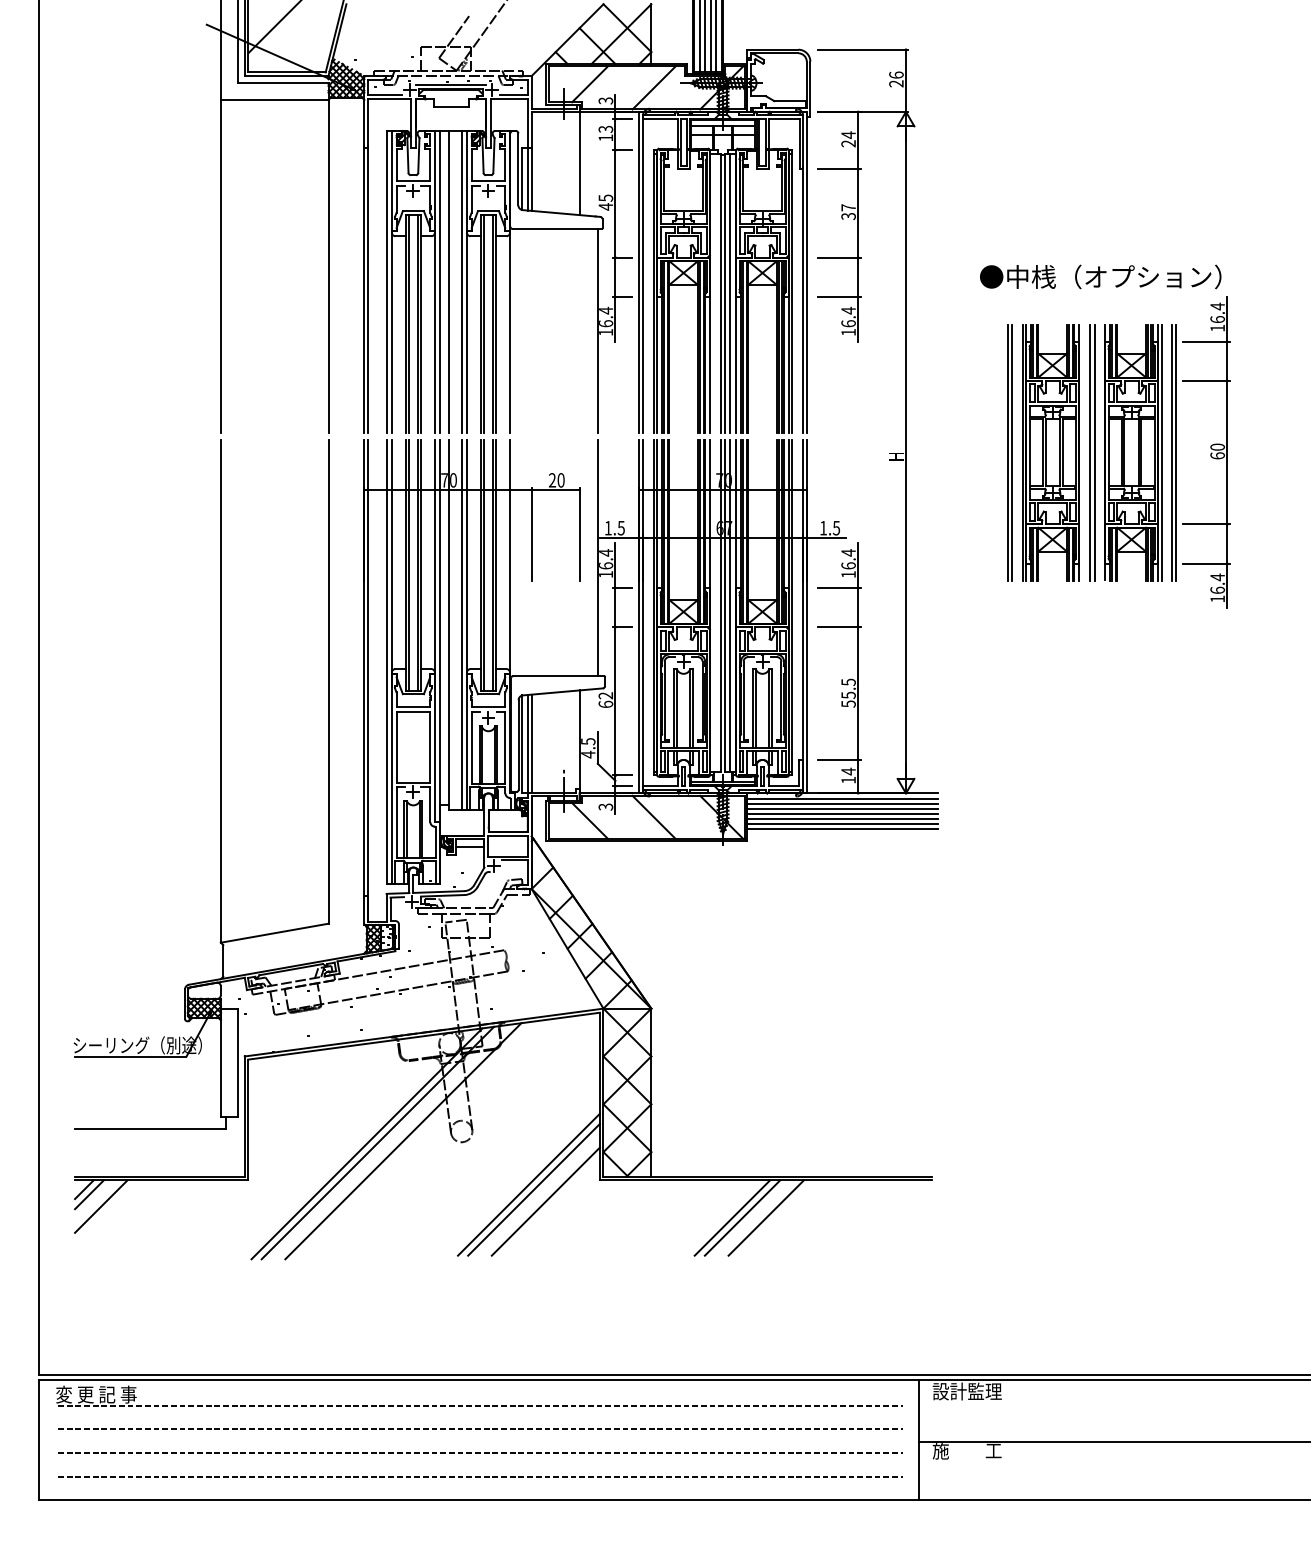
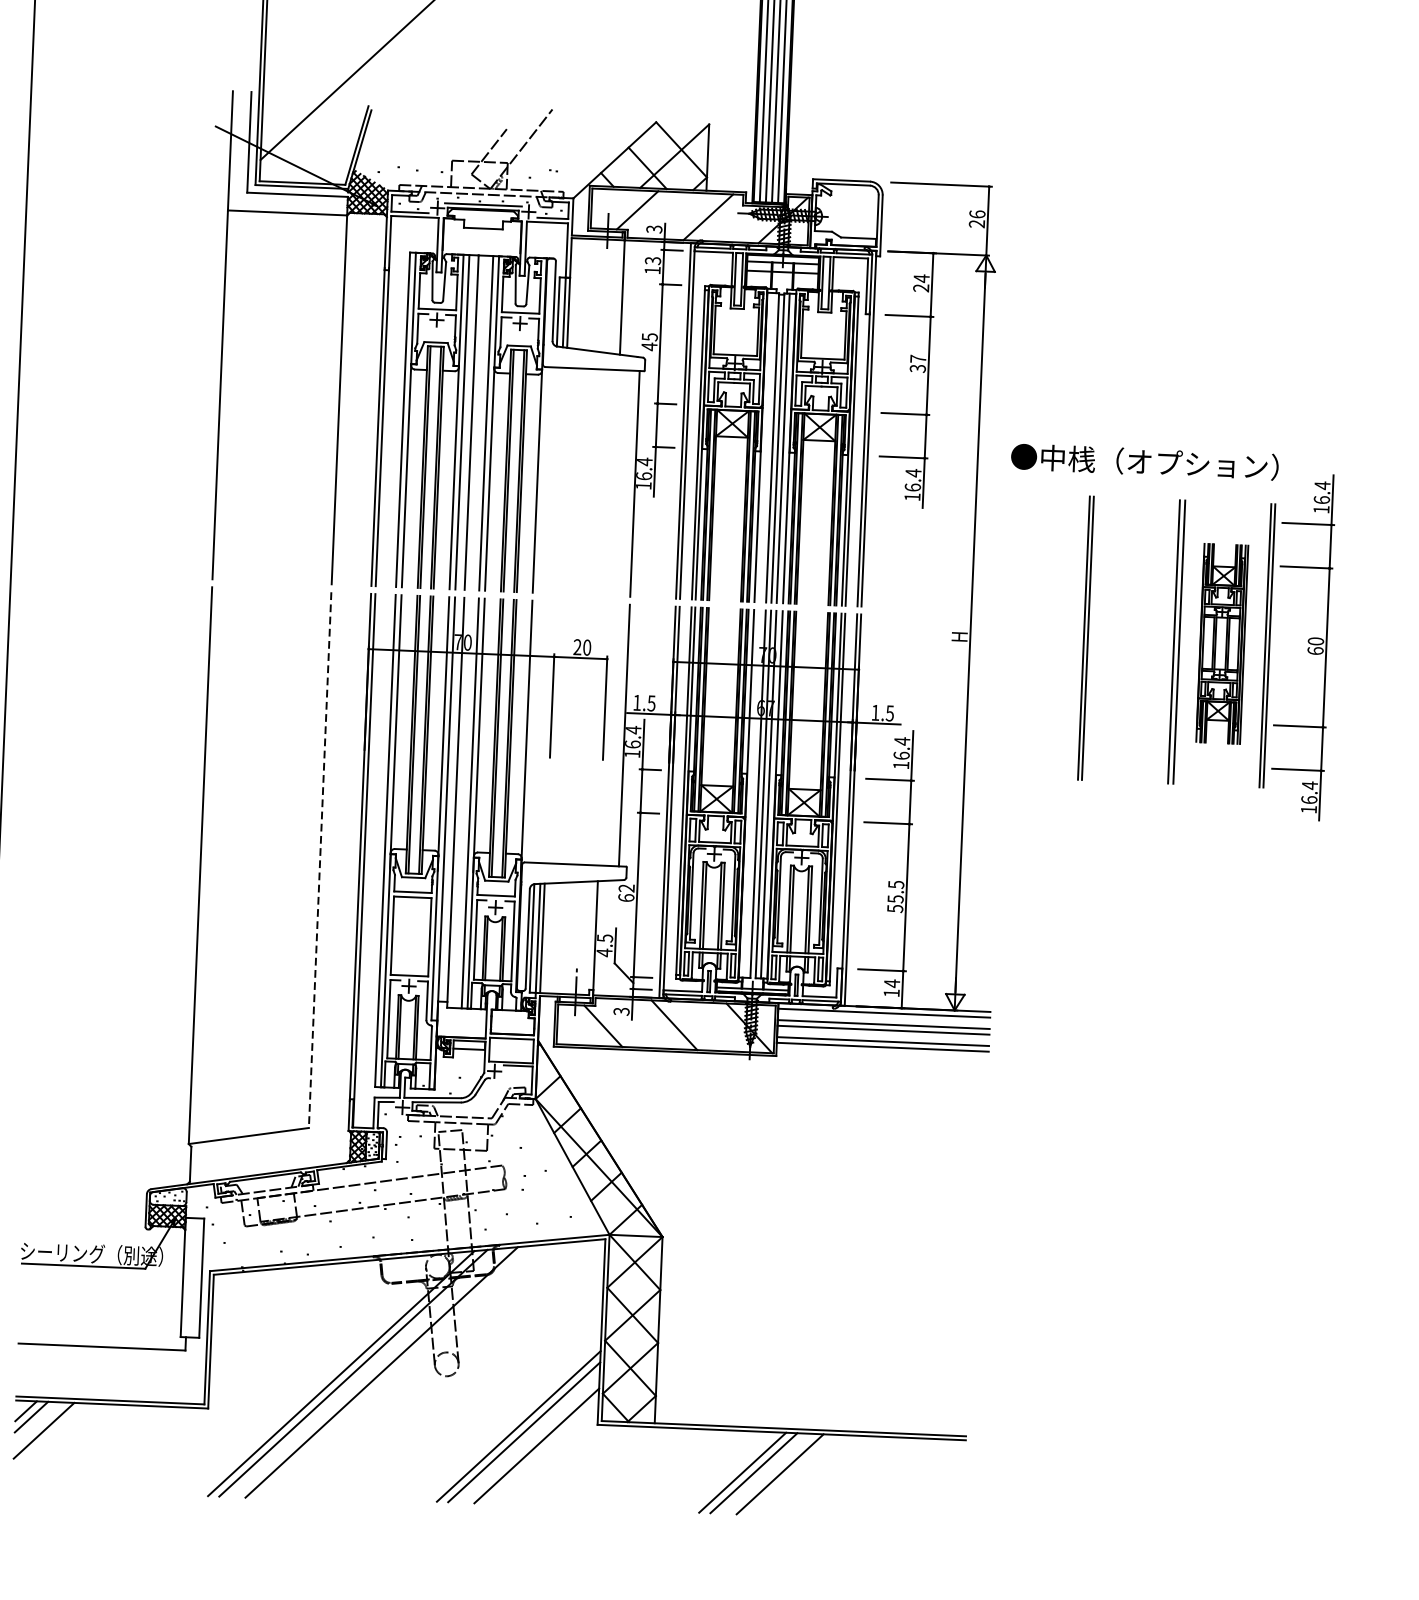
text: (1100, 276) -> (1144, 461), moved
part: (1050, 452) -> (1130, 639), removed
part: (1133, 452) -> (1222, 643), size x0.7
line: (328, 681) -> (320, 859), solid -> dashed
line: (842, 803) -> (883, 1018), removed
line: (842, 819) -> (883, 1036), removed

